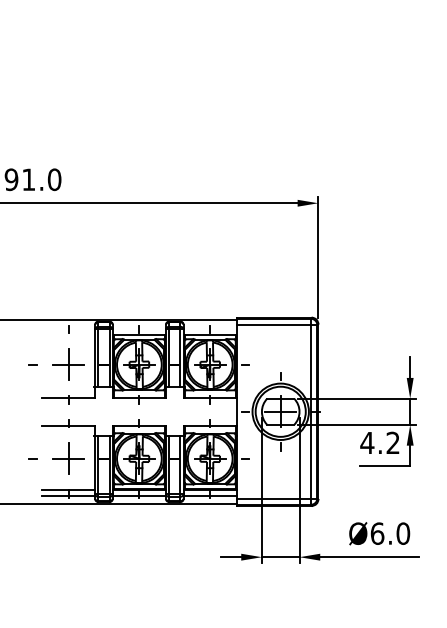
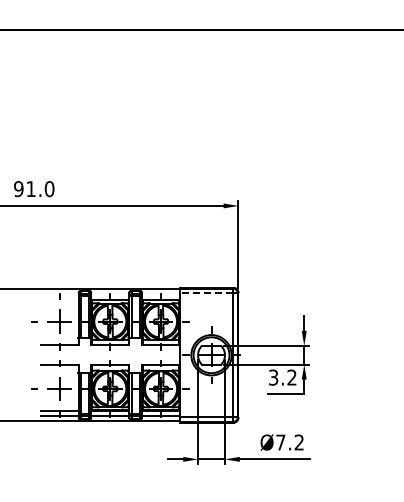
line: (273, 325) -> (206, 293), solid -> dashed
text: (367, 442) -> (273, 377), 4.2 -> 3.2
text: (390, 533) -> (290, 442), Ø6.0 -> Ø7.2

